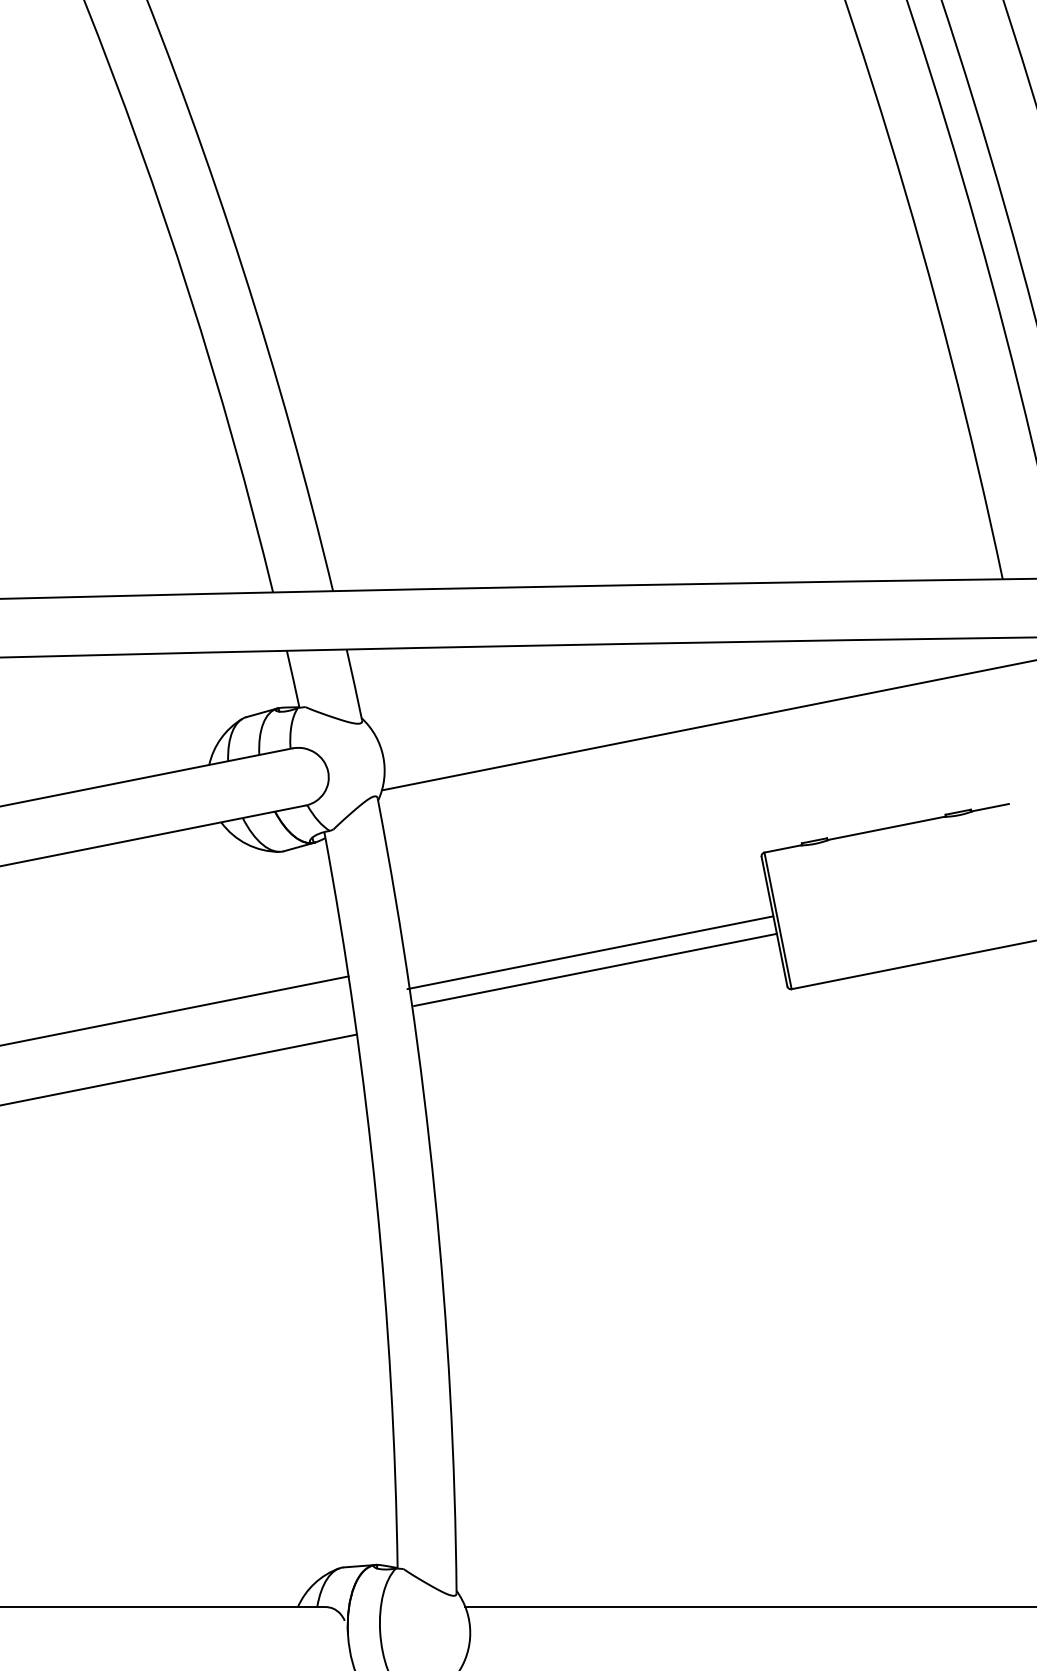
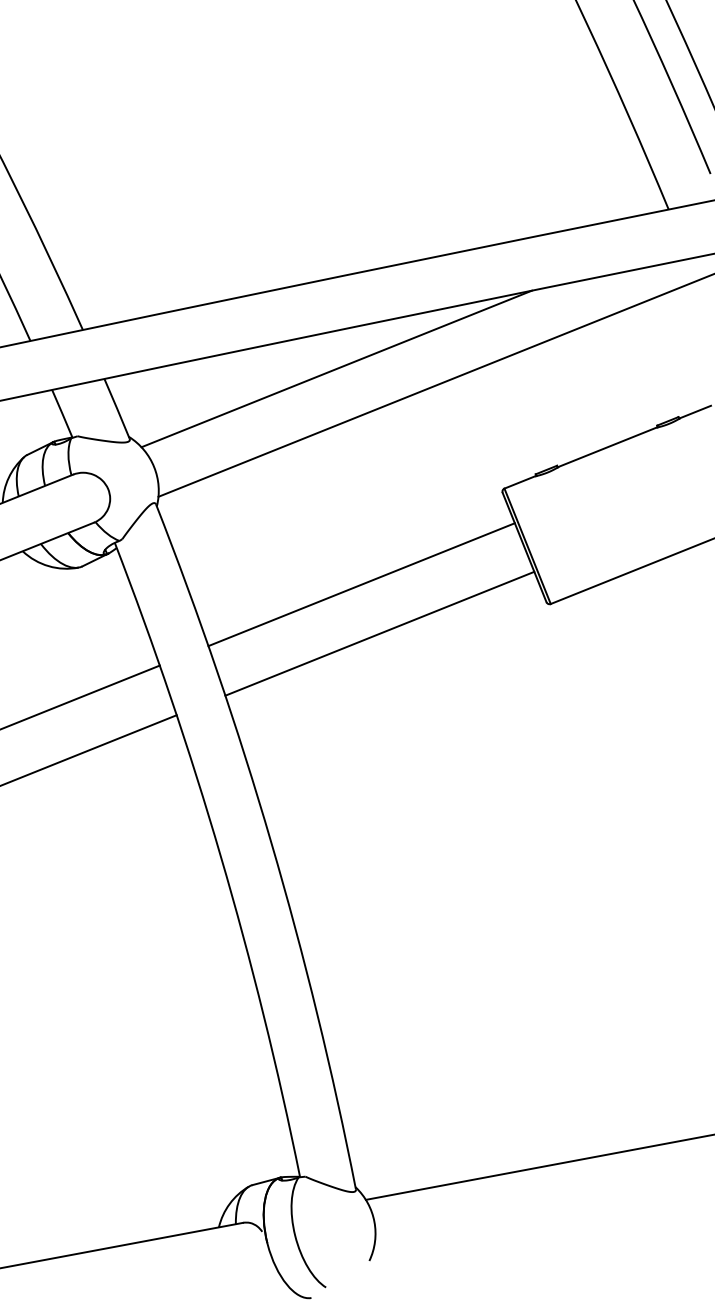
line: (604, 686) -> (336, 369), added
line: (590, 952) -> (379, 633), moved
line: (595, 969) -> (361, 584), moved

